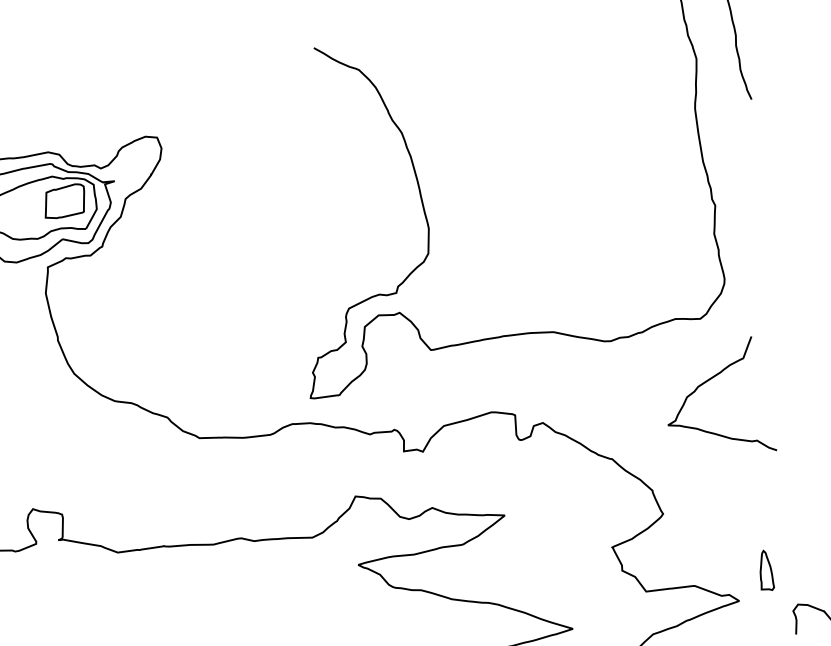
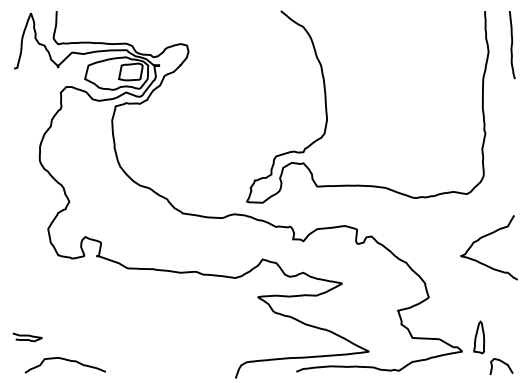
curve: (705, 384) -> (484, 237), moved
part: (765, 570) -> (479, 337), size x1.43

